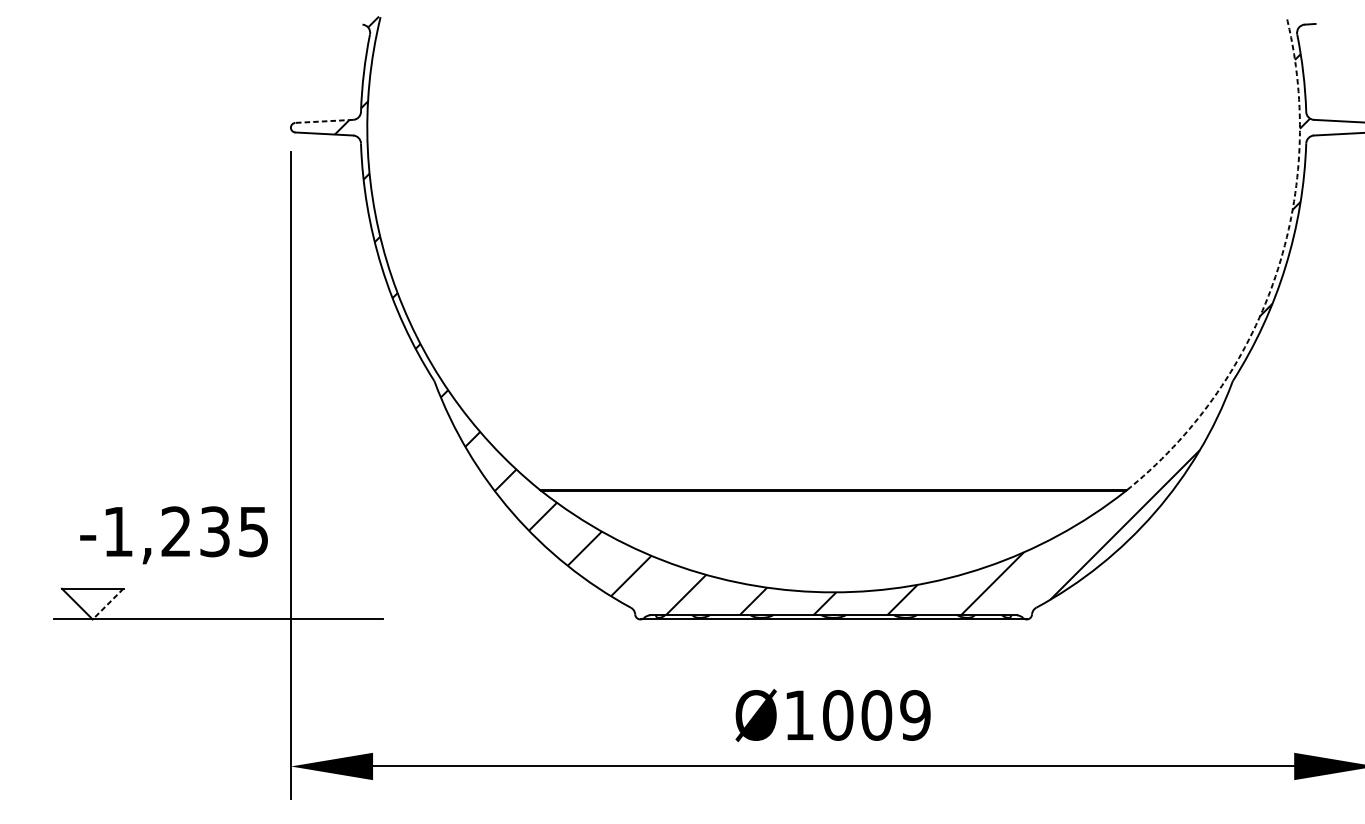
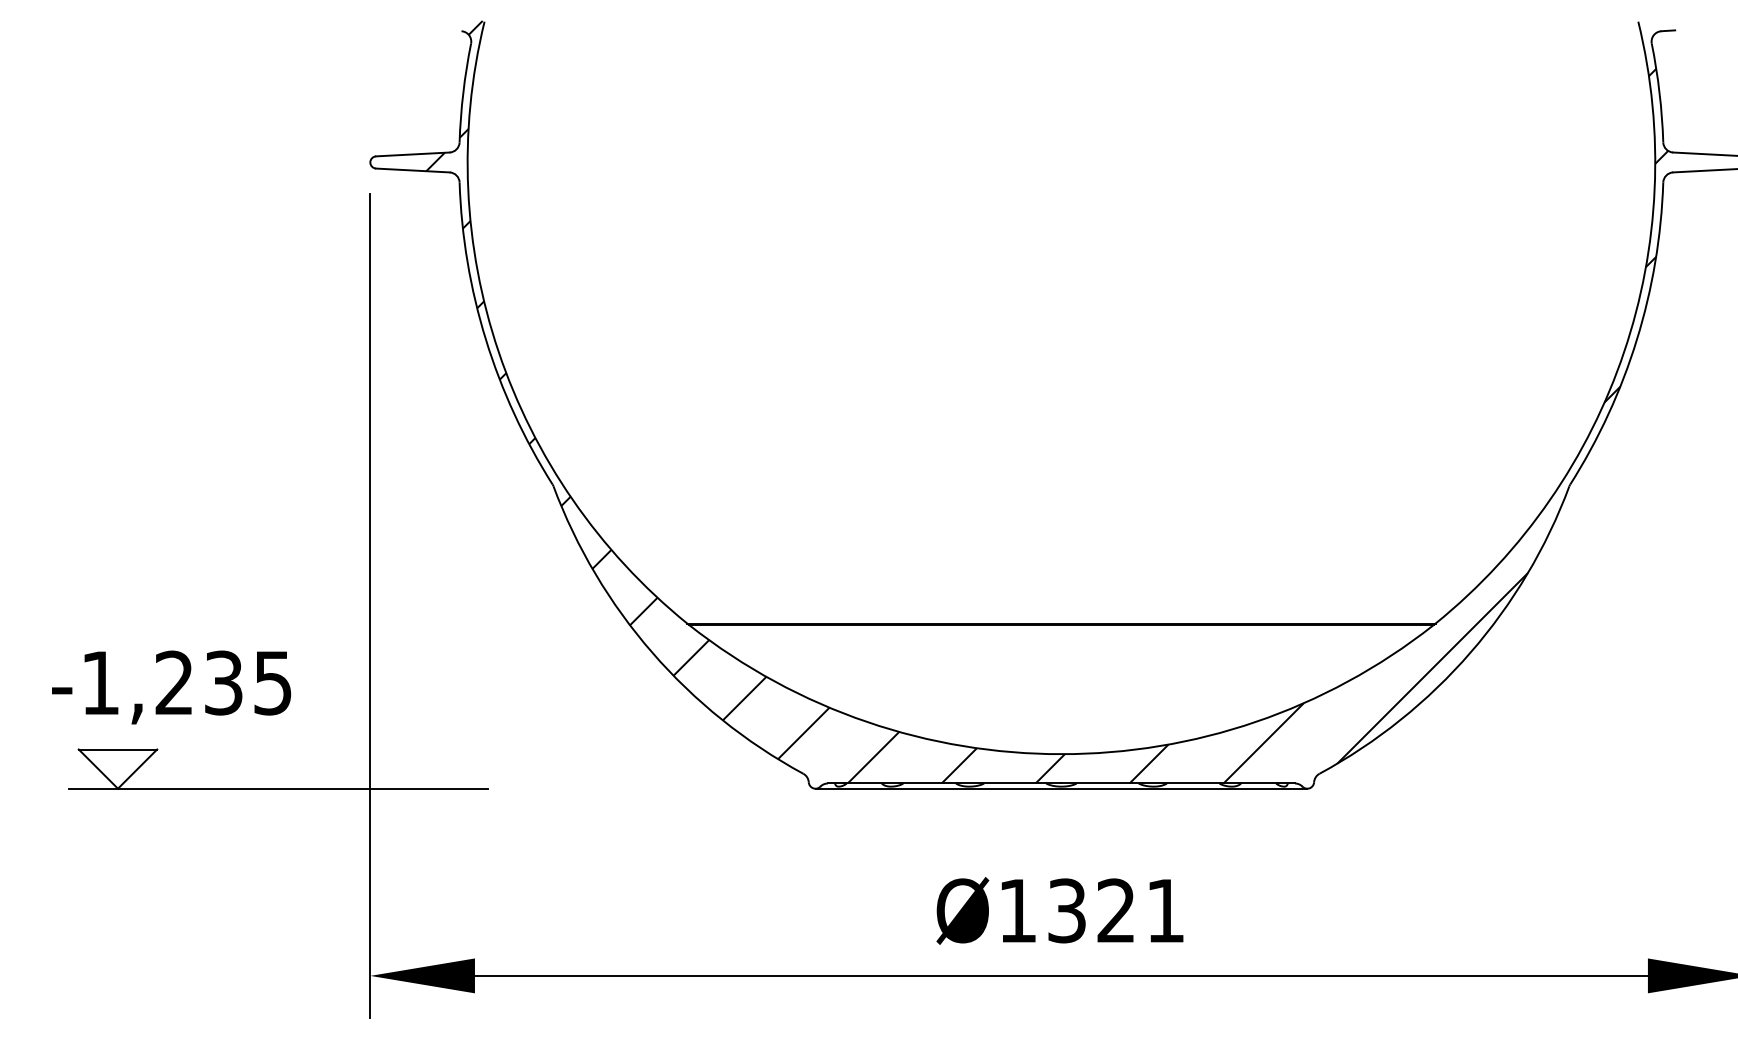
line: (324, 121) -> (412, 154), dashed -> solid
arc: (1275, 276) -> (1624, 352), dashed -> solid
text: (174, 535) -> (171, 687), moved
line: (108, 604) -> (137, 769), dashed -> solid
text: (876, 715) -> (1115, 910), Ø1009 -> Ø1321

